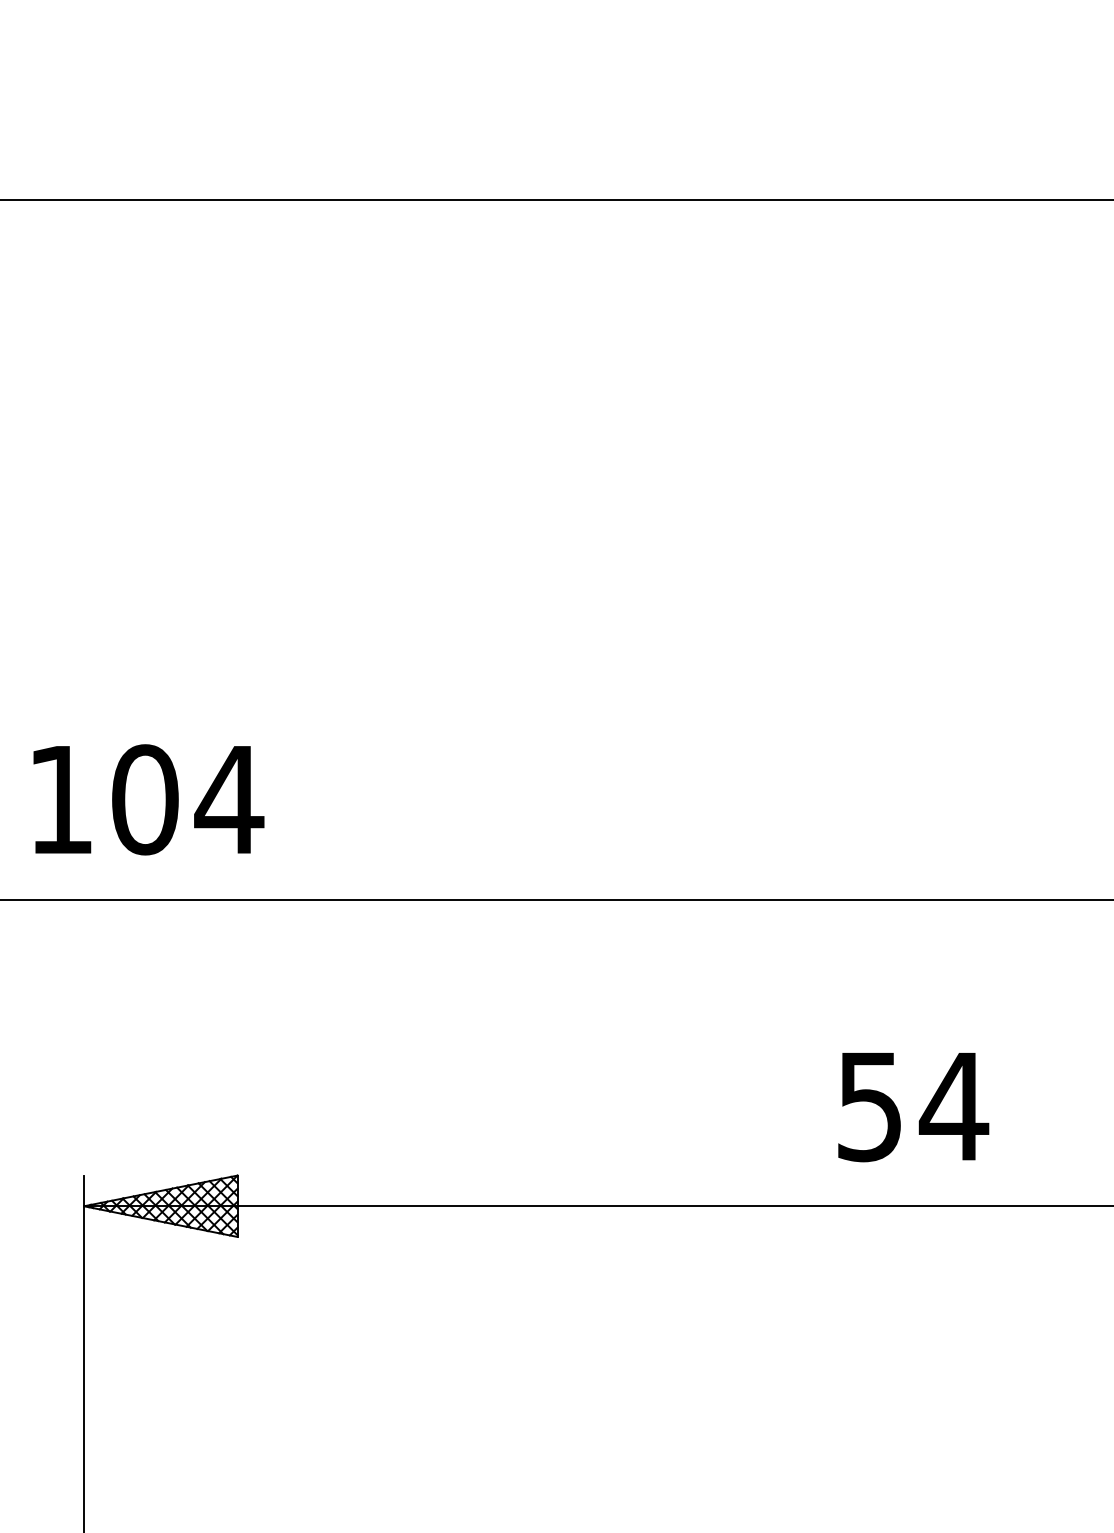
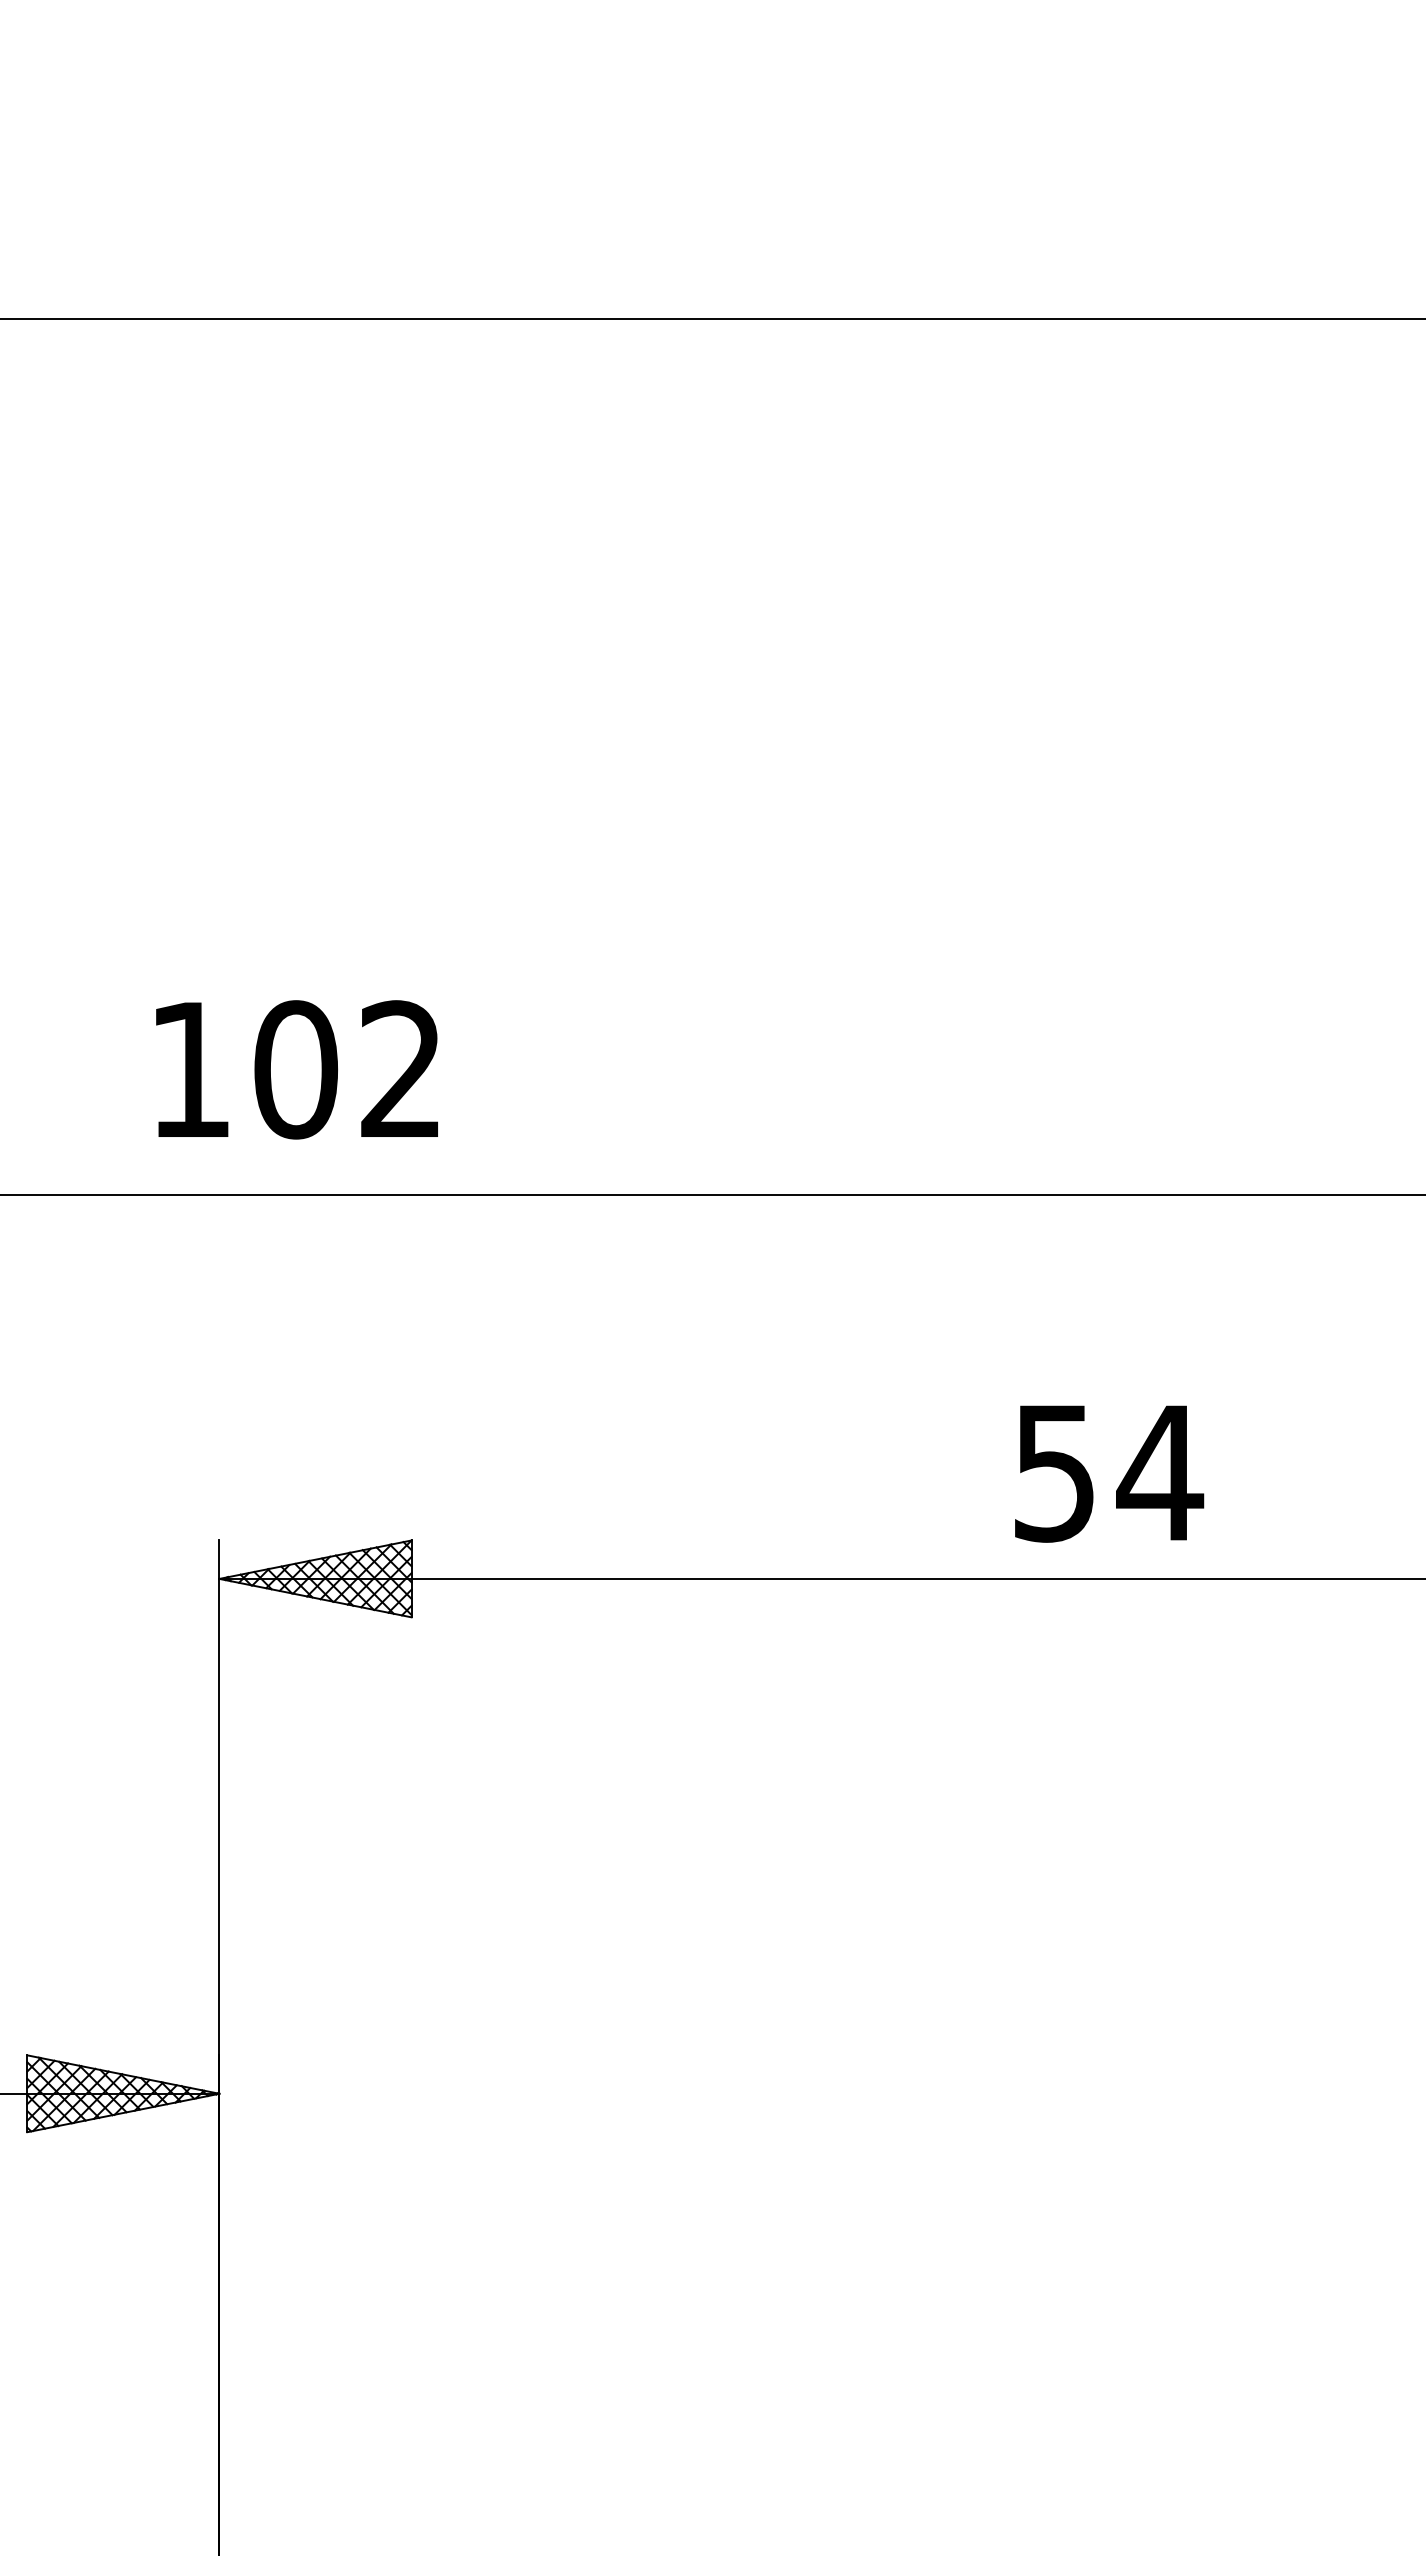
text: (229, 798) -> (401, 1068), 104 -> 102
text: (913, 1106) -> (1109, 1473), moved

